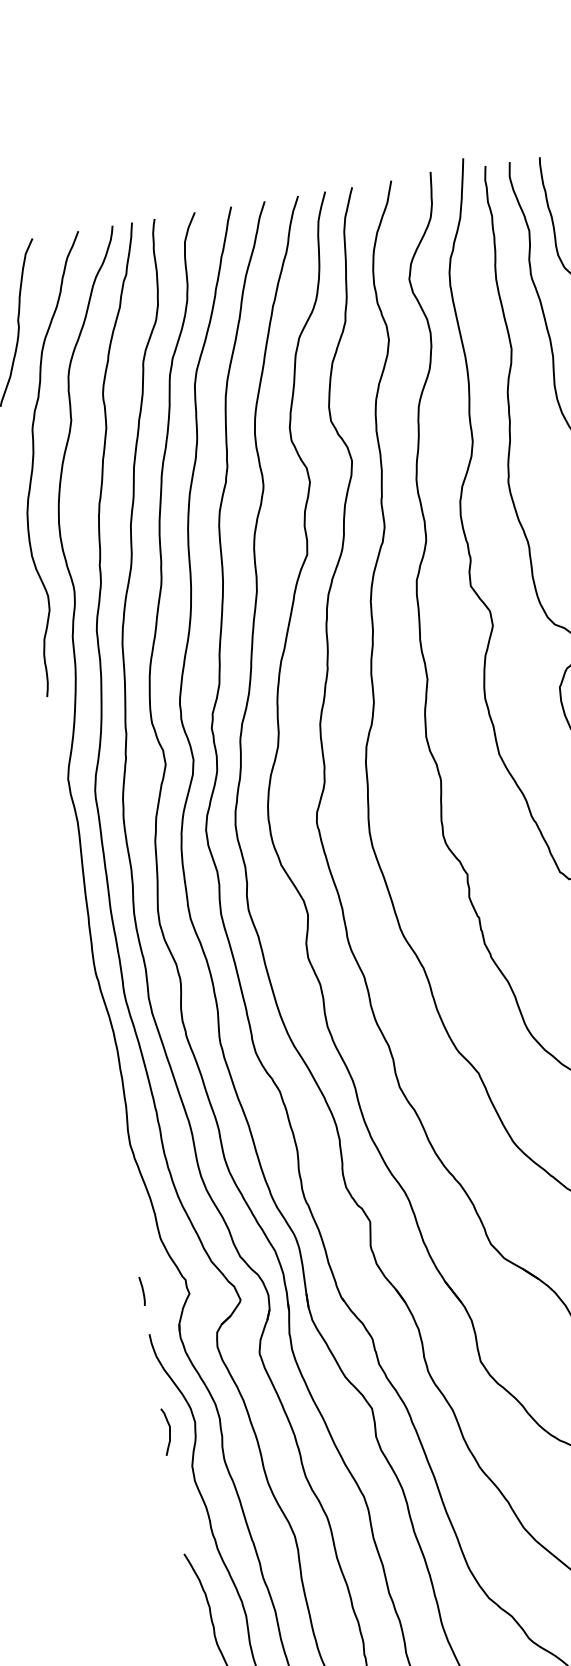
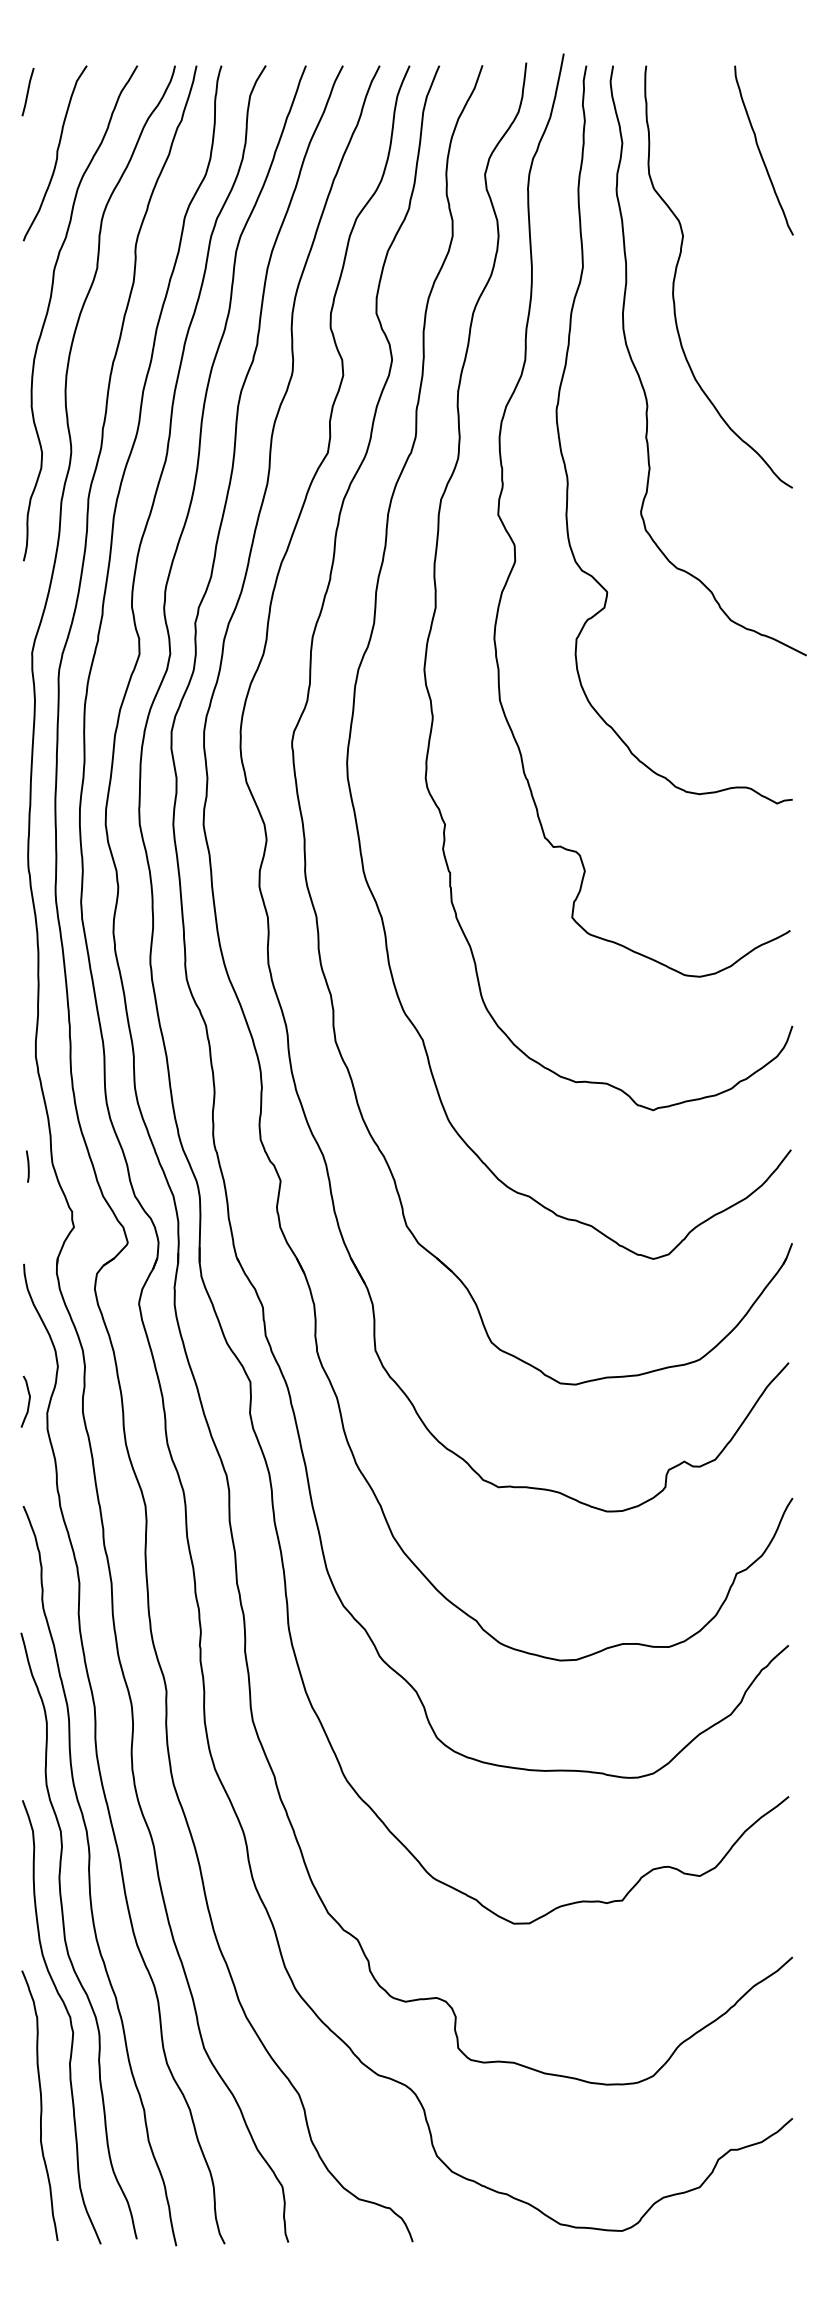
line: (142, 1291) -> (27, 1166), moved
curve: (169, 1431) -> (28, 1401), moved

